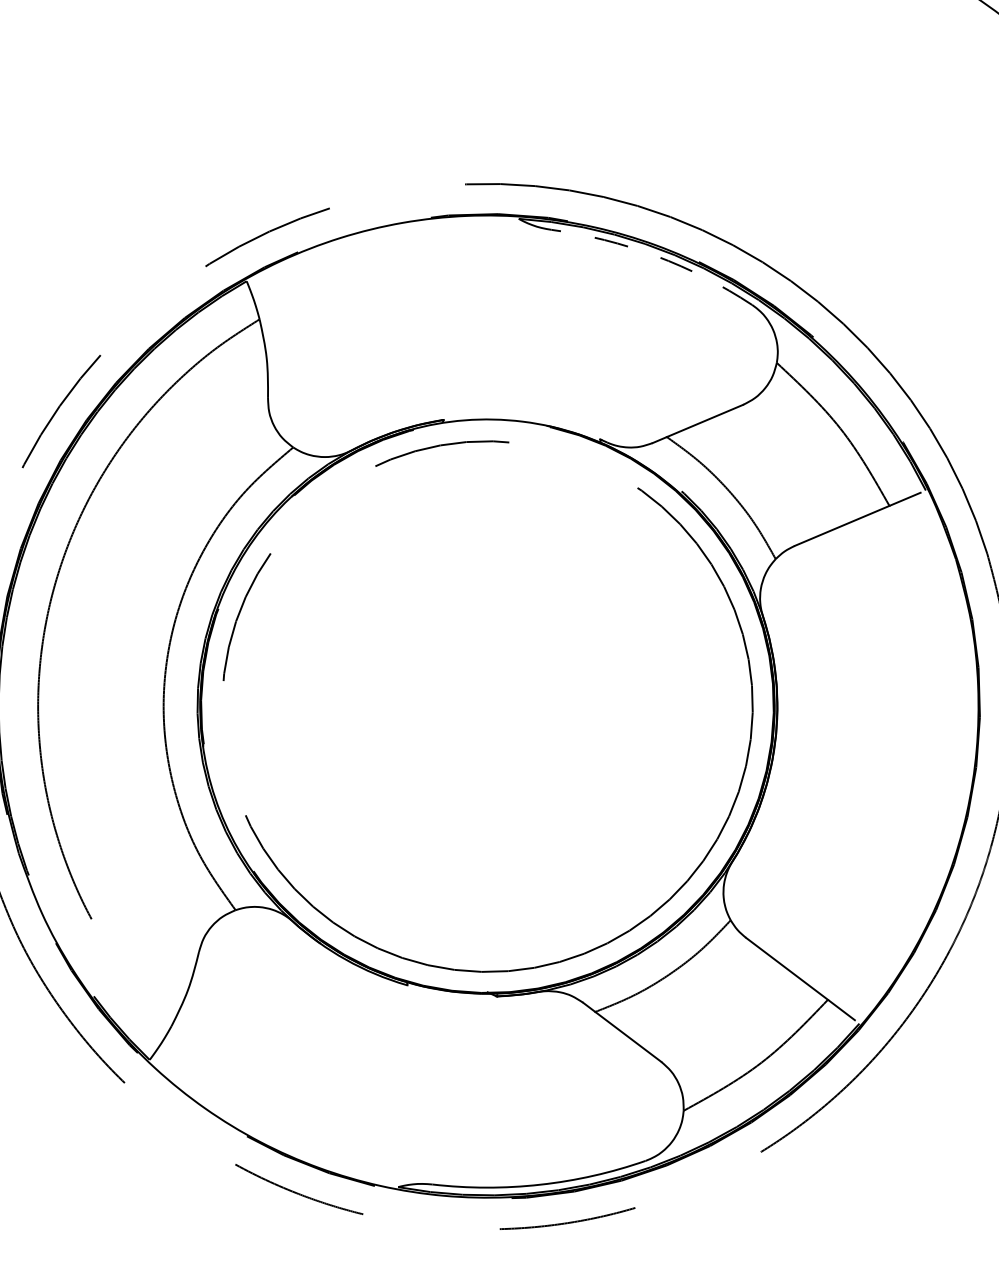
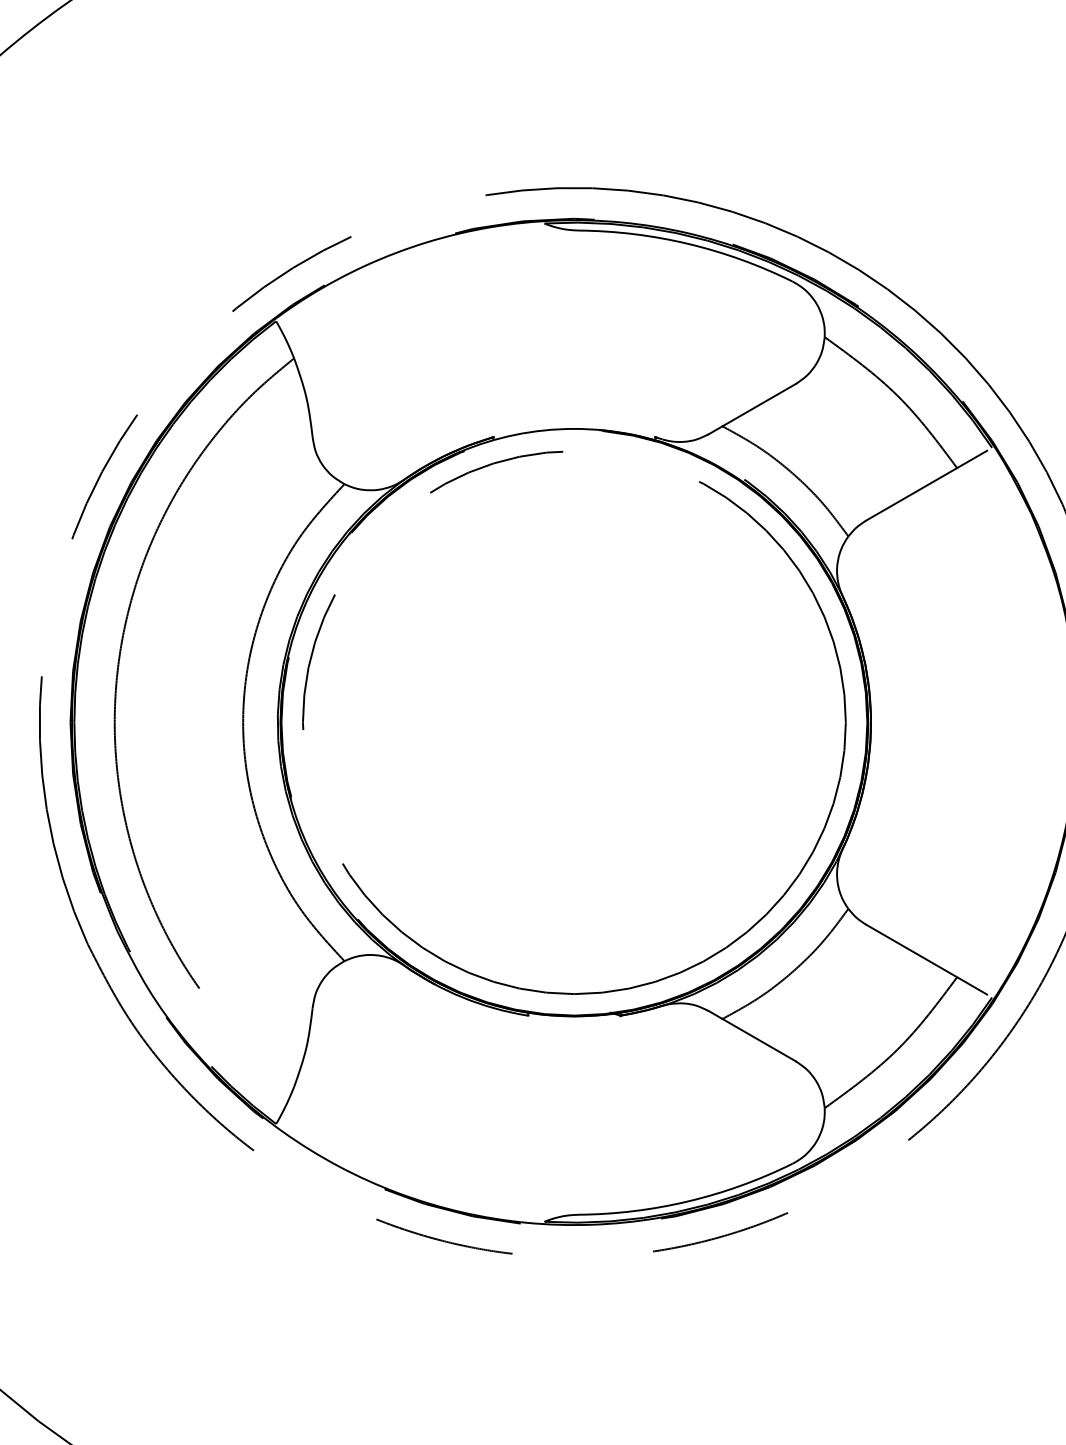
arc: (656, 255) -> (688, 243), dashed -> solid

